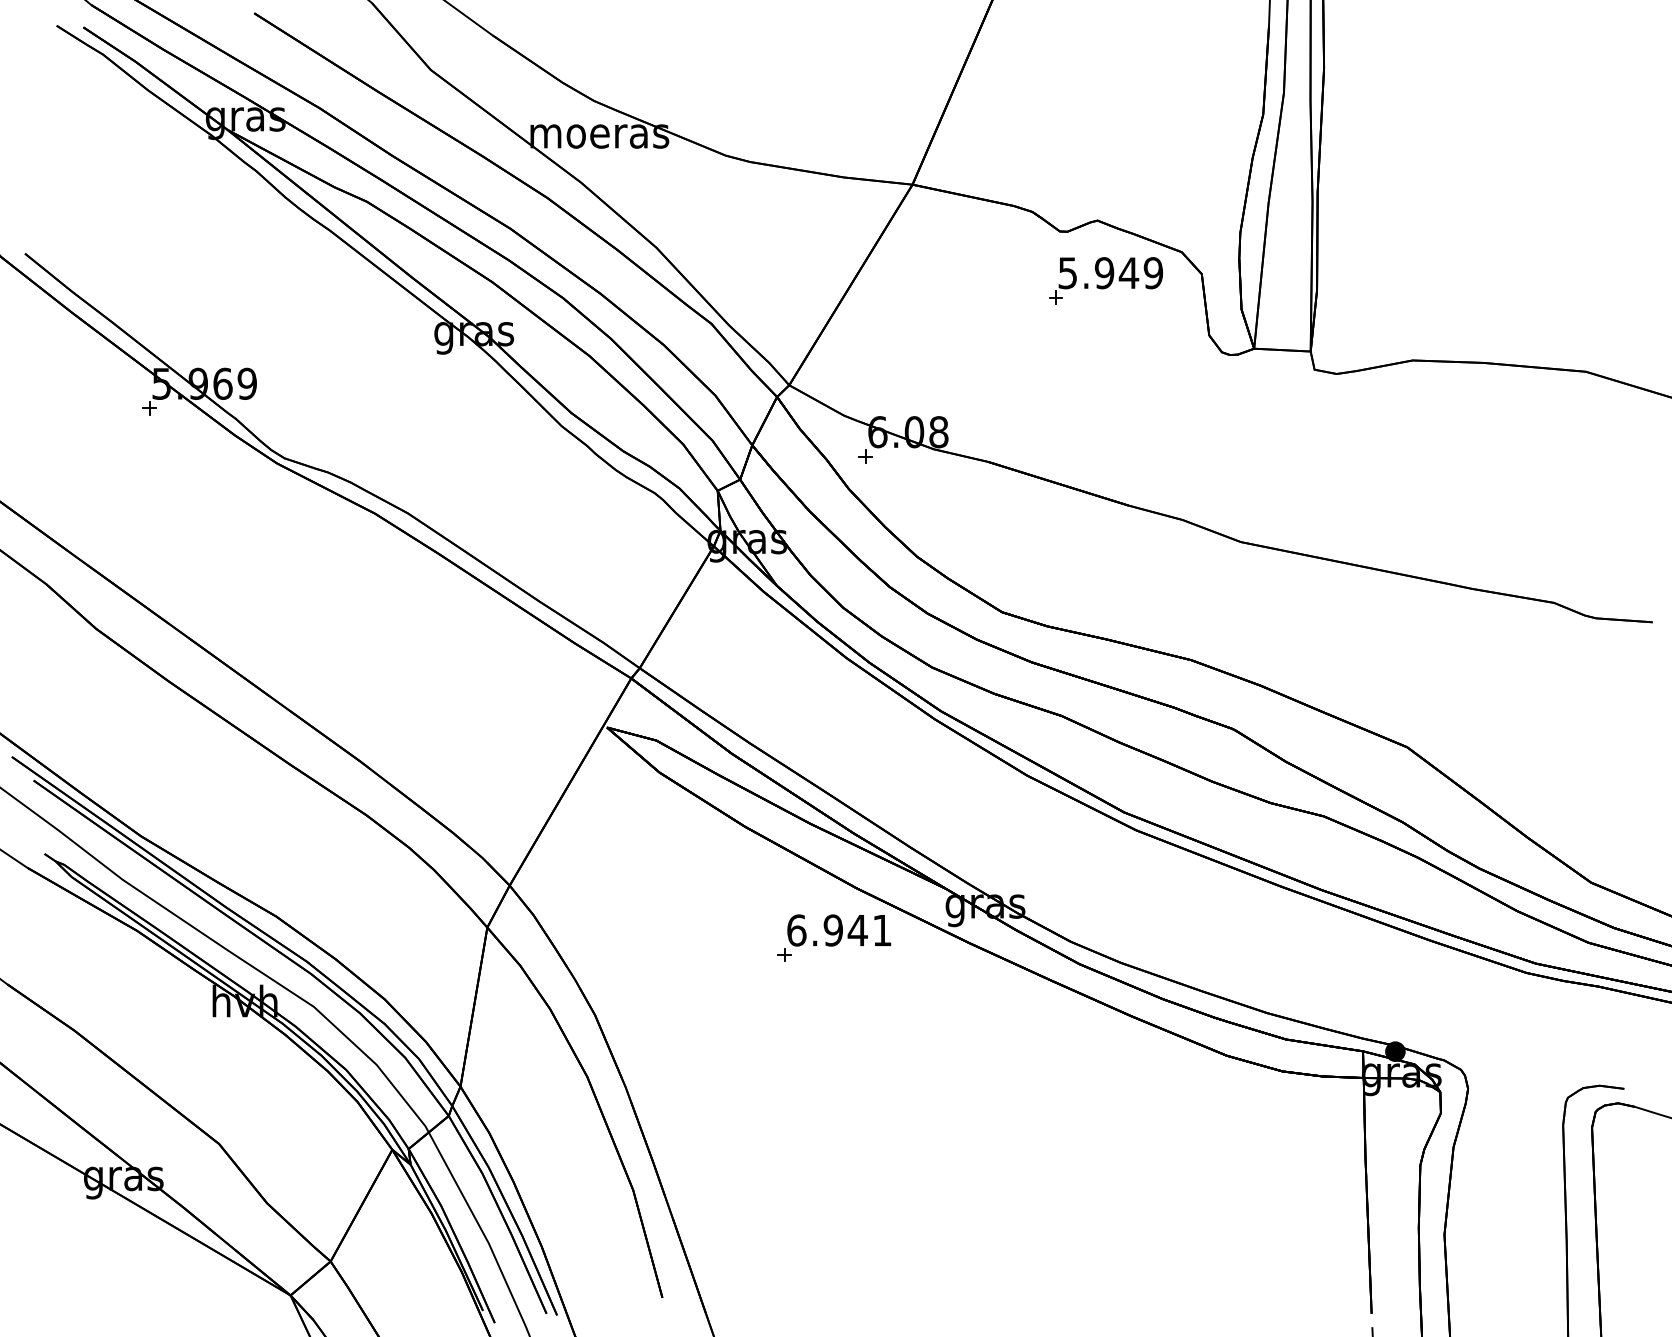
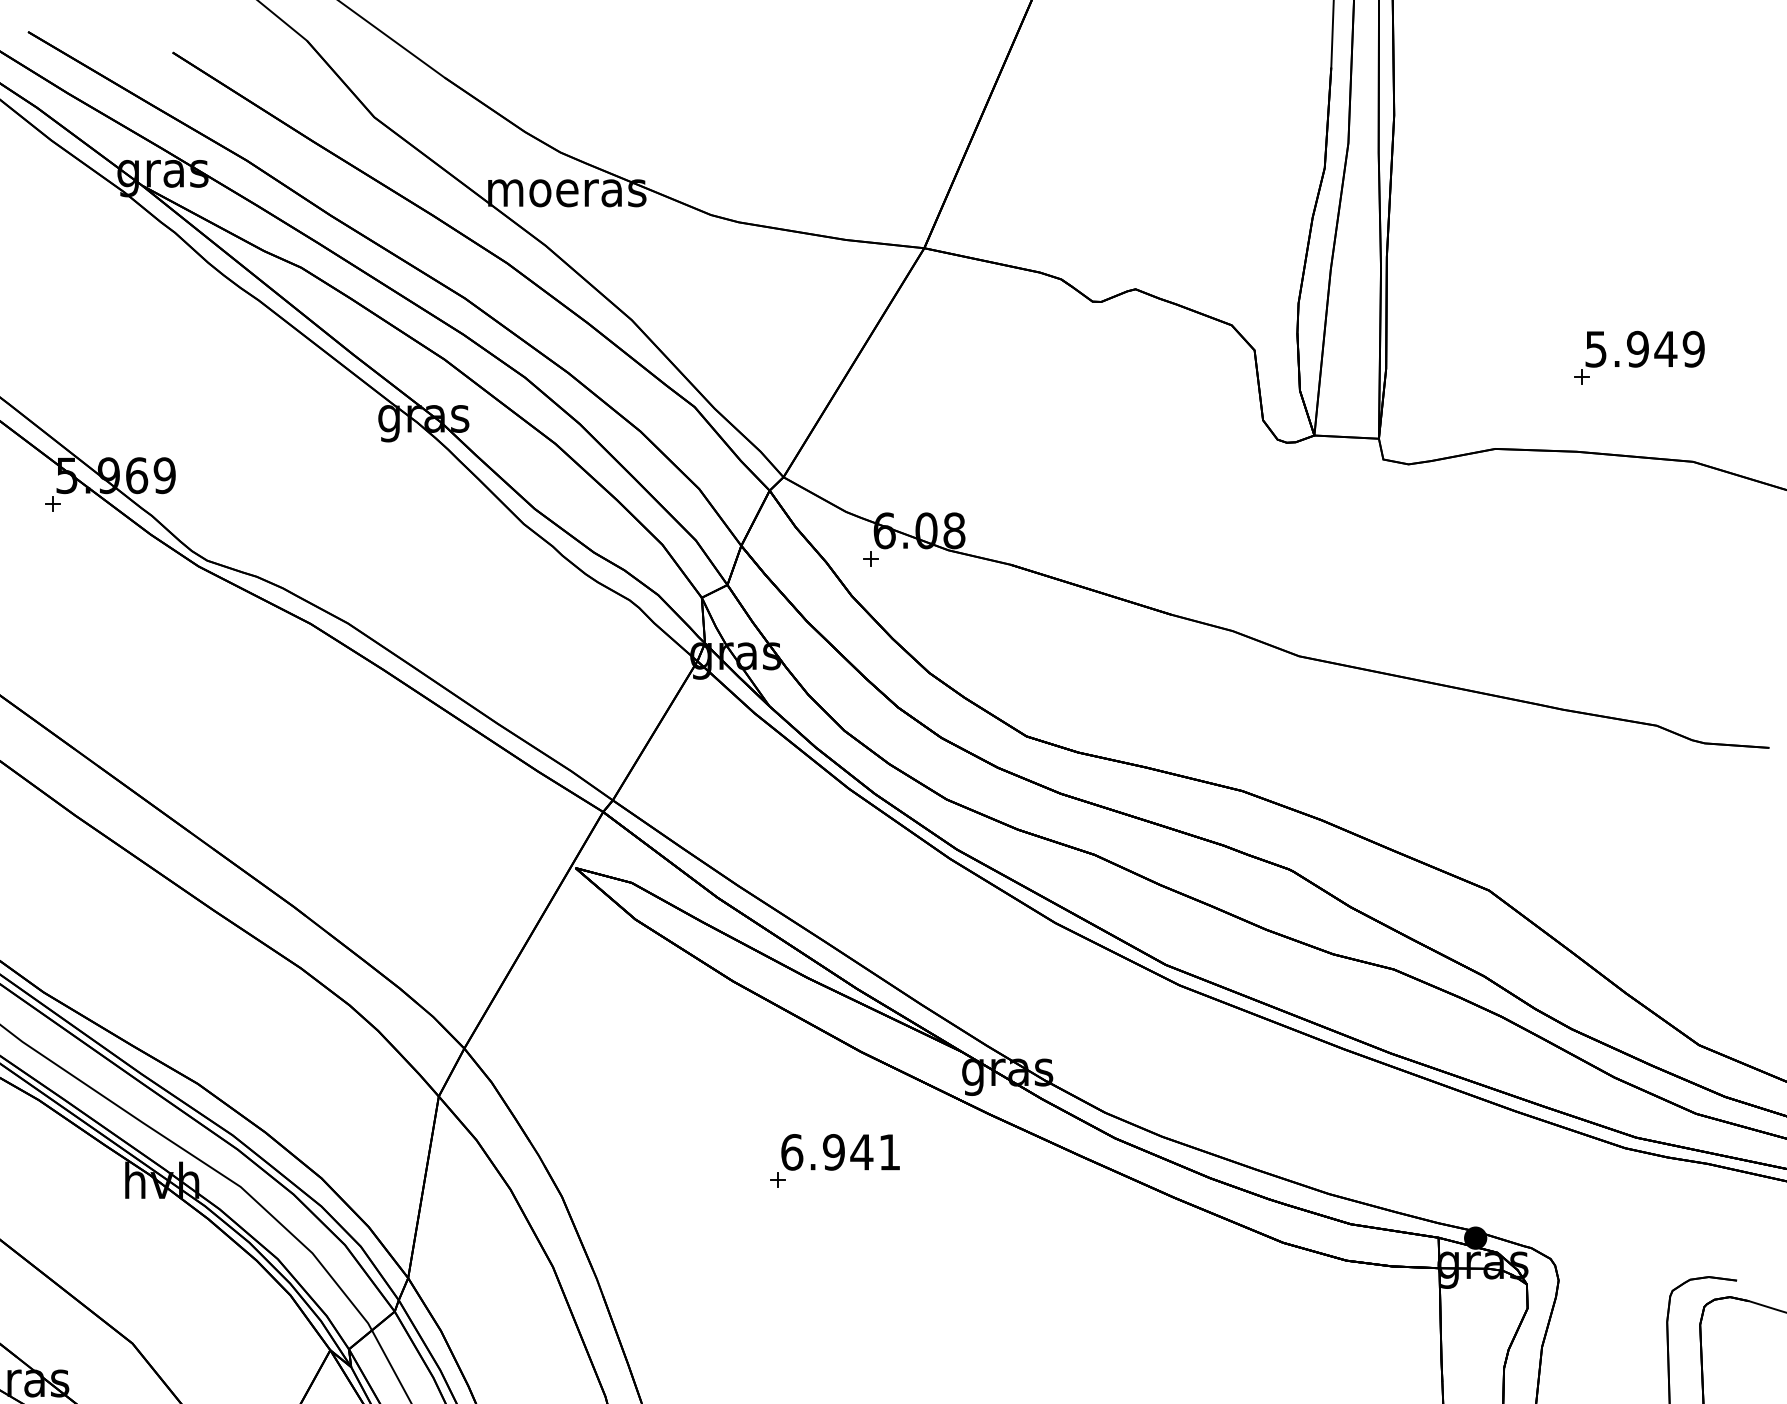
part: (1106, 280) -> (1640, 357), moved
part: (834, 937) -> (835, 1160), moved

